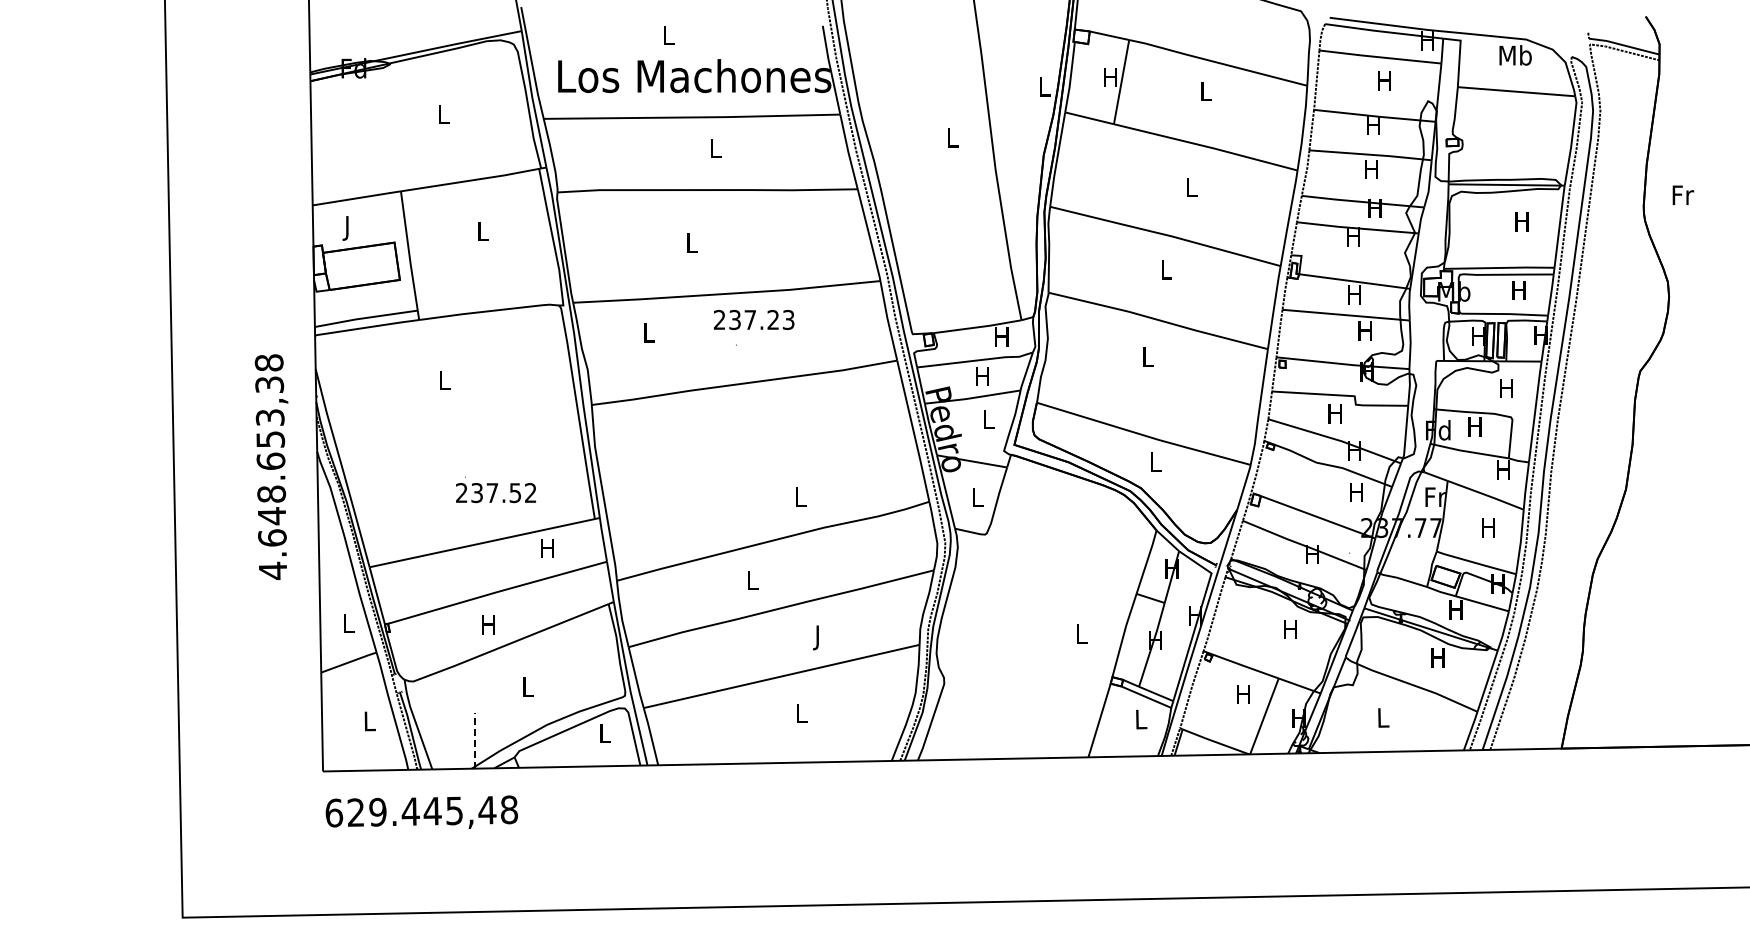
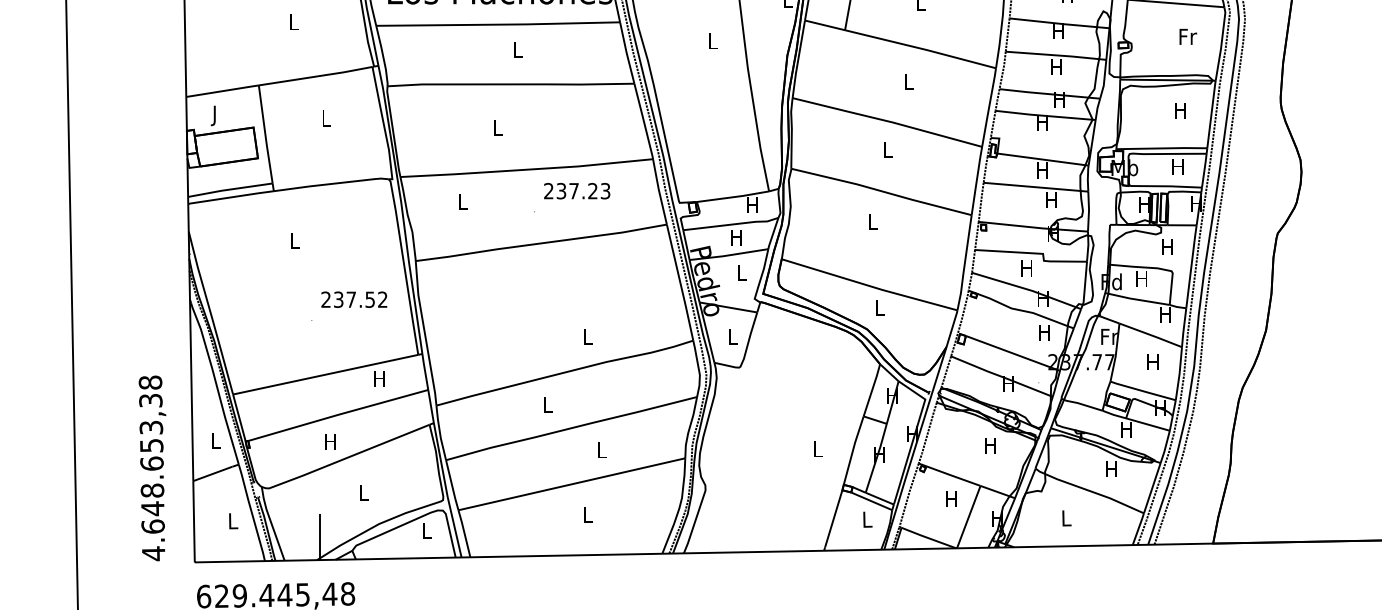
text: (1683, 194) -> (1188, 36), moved
text: (754, 320) -> (577, 191), moved
text: (271, 466) -> (152, 467), moved
text: (495, 493) -> (353, 300), moved
text: (818, 637) -> (602, 452), J -> L
line: (475, 740) -> (320, 536), dashed -> solid

